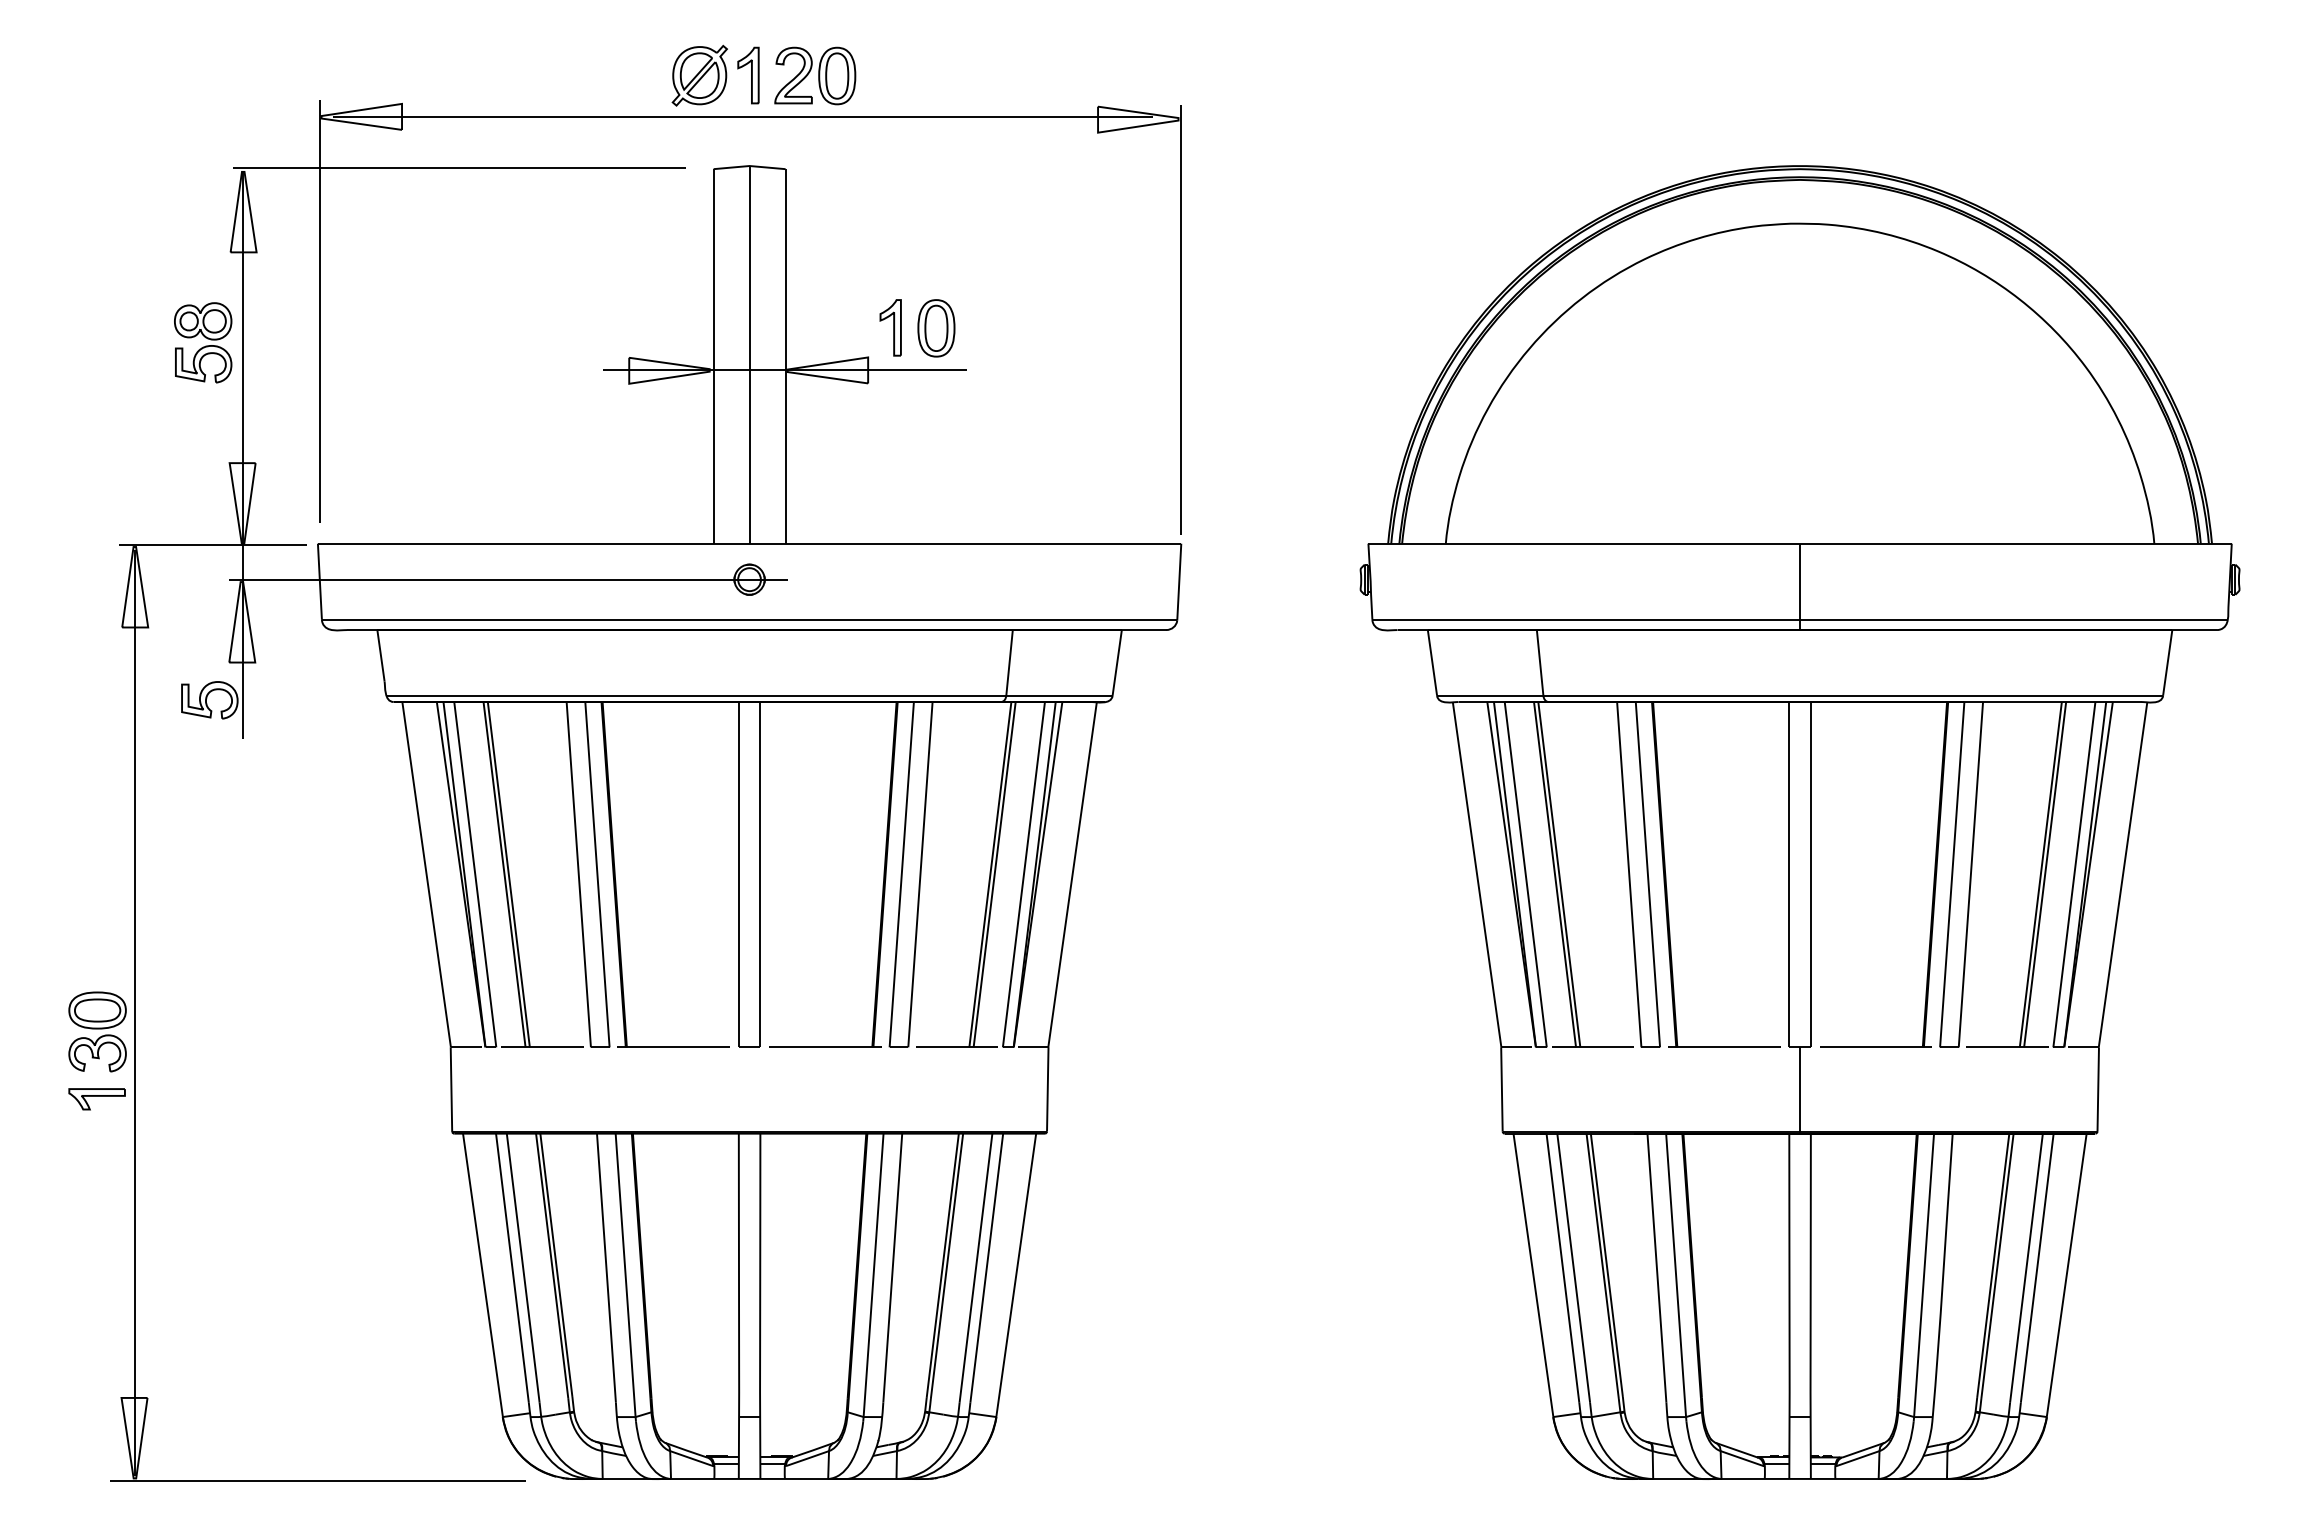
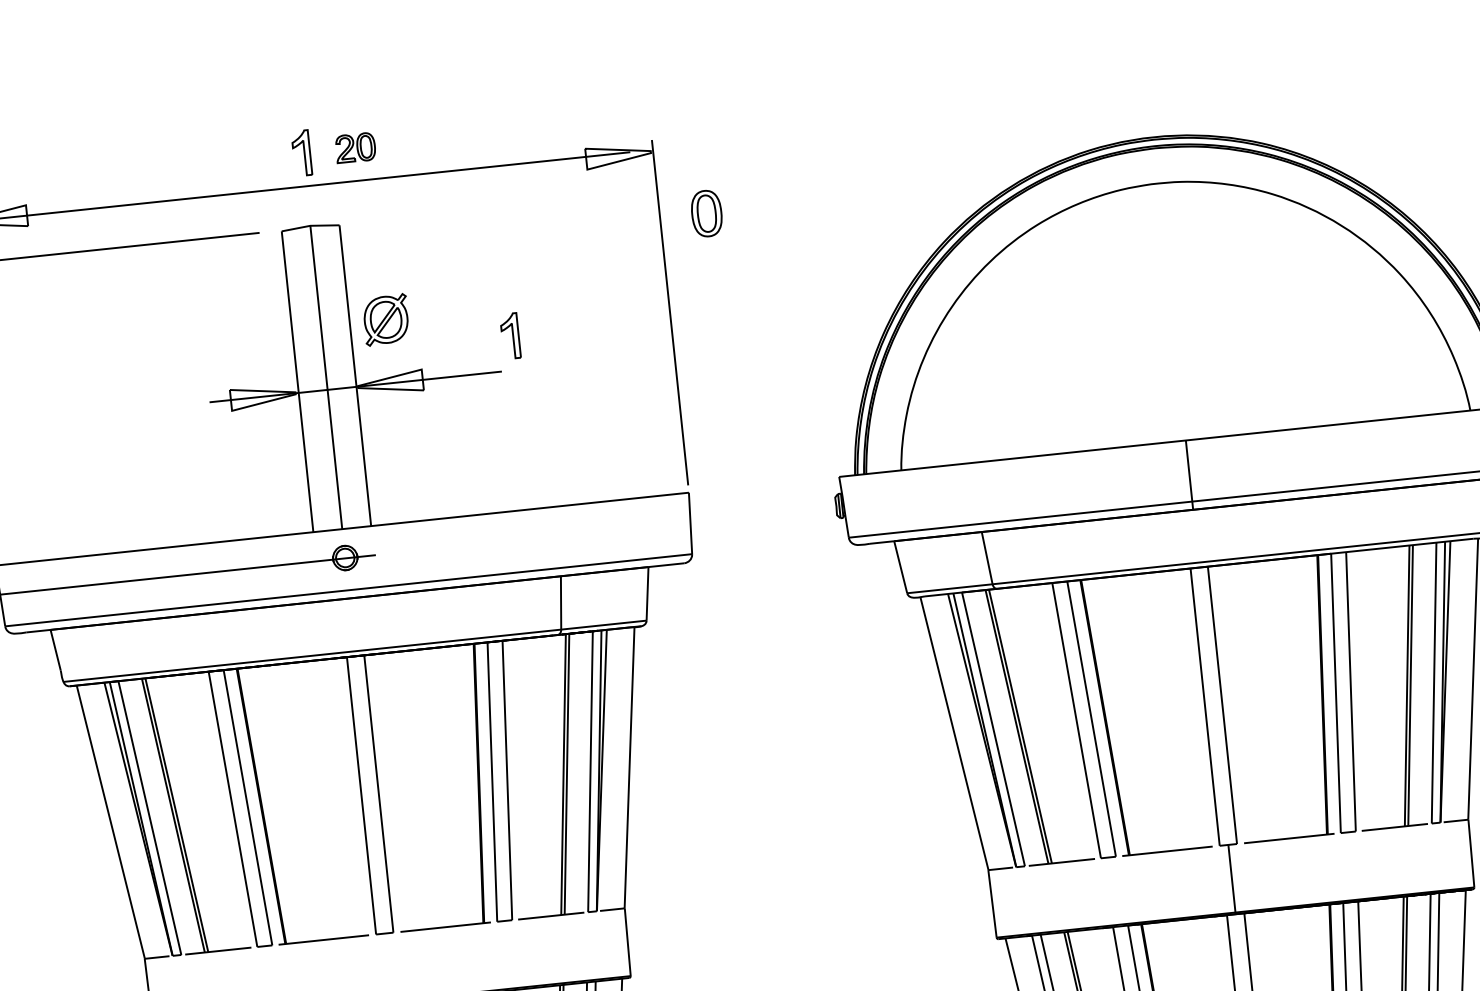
part: (699, 75) -> (385, 319), moved
part: (815, 75) -> (355, 147), size x0.6
part: (890, 327) -> (510, 335), moved
part: (936, 328) -> (706, 213), moved

